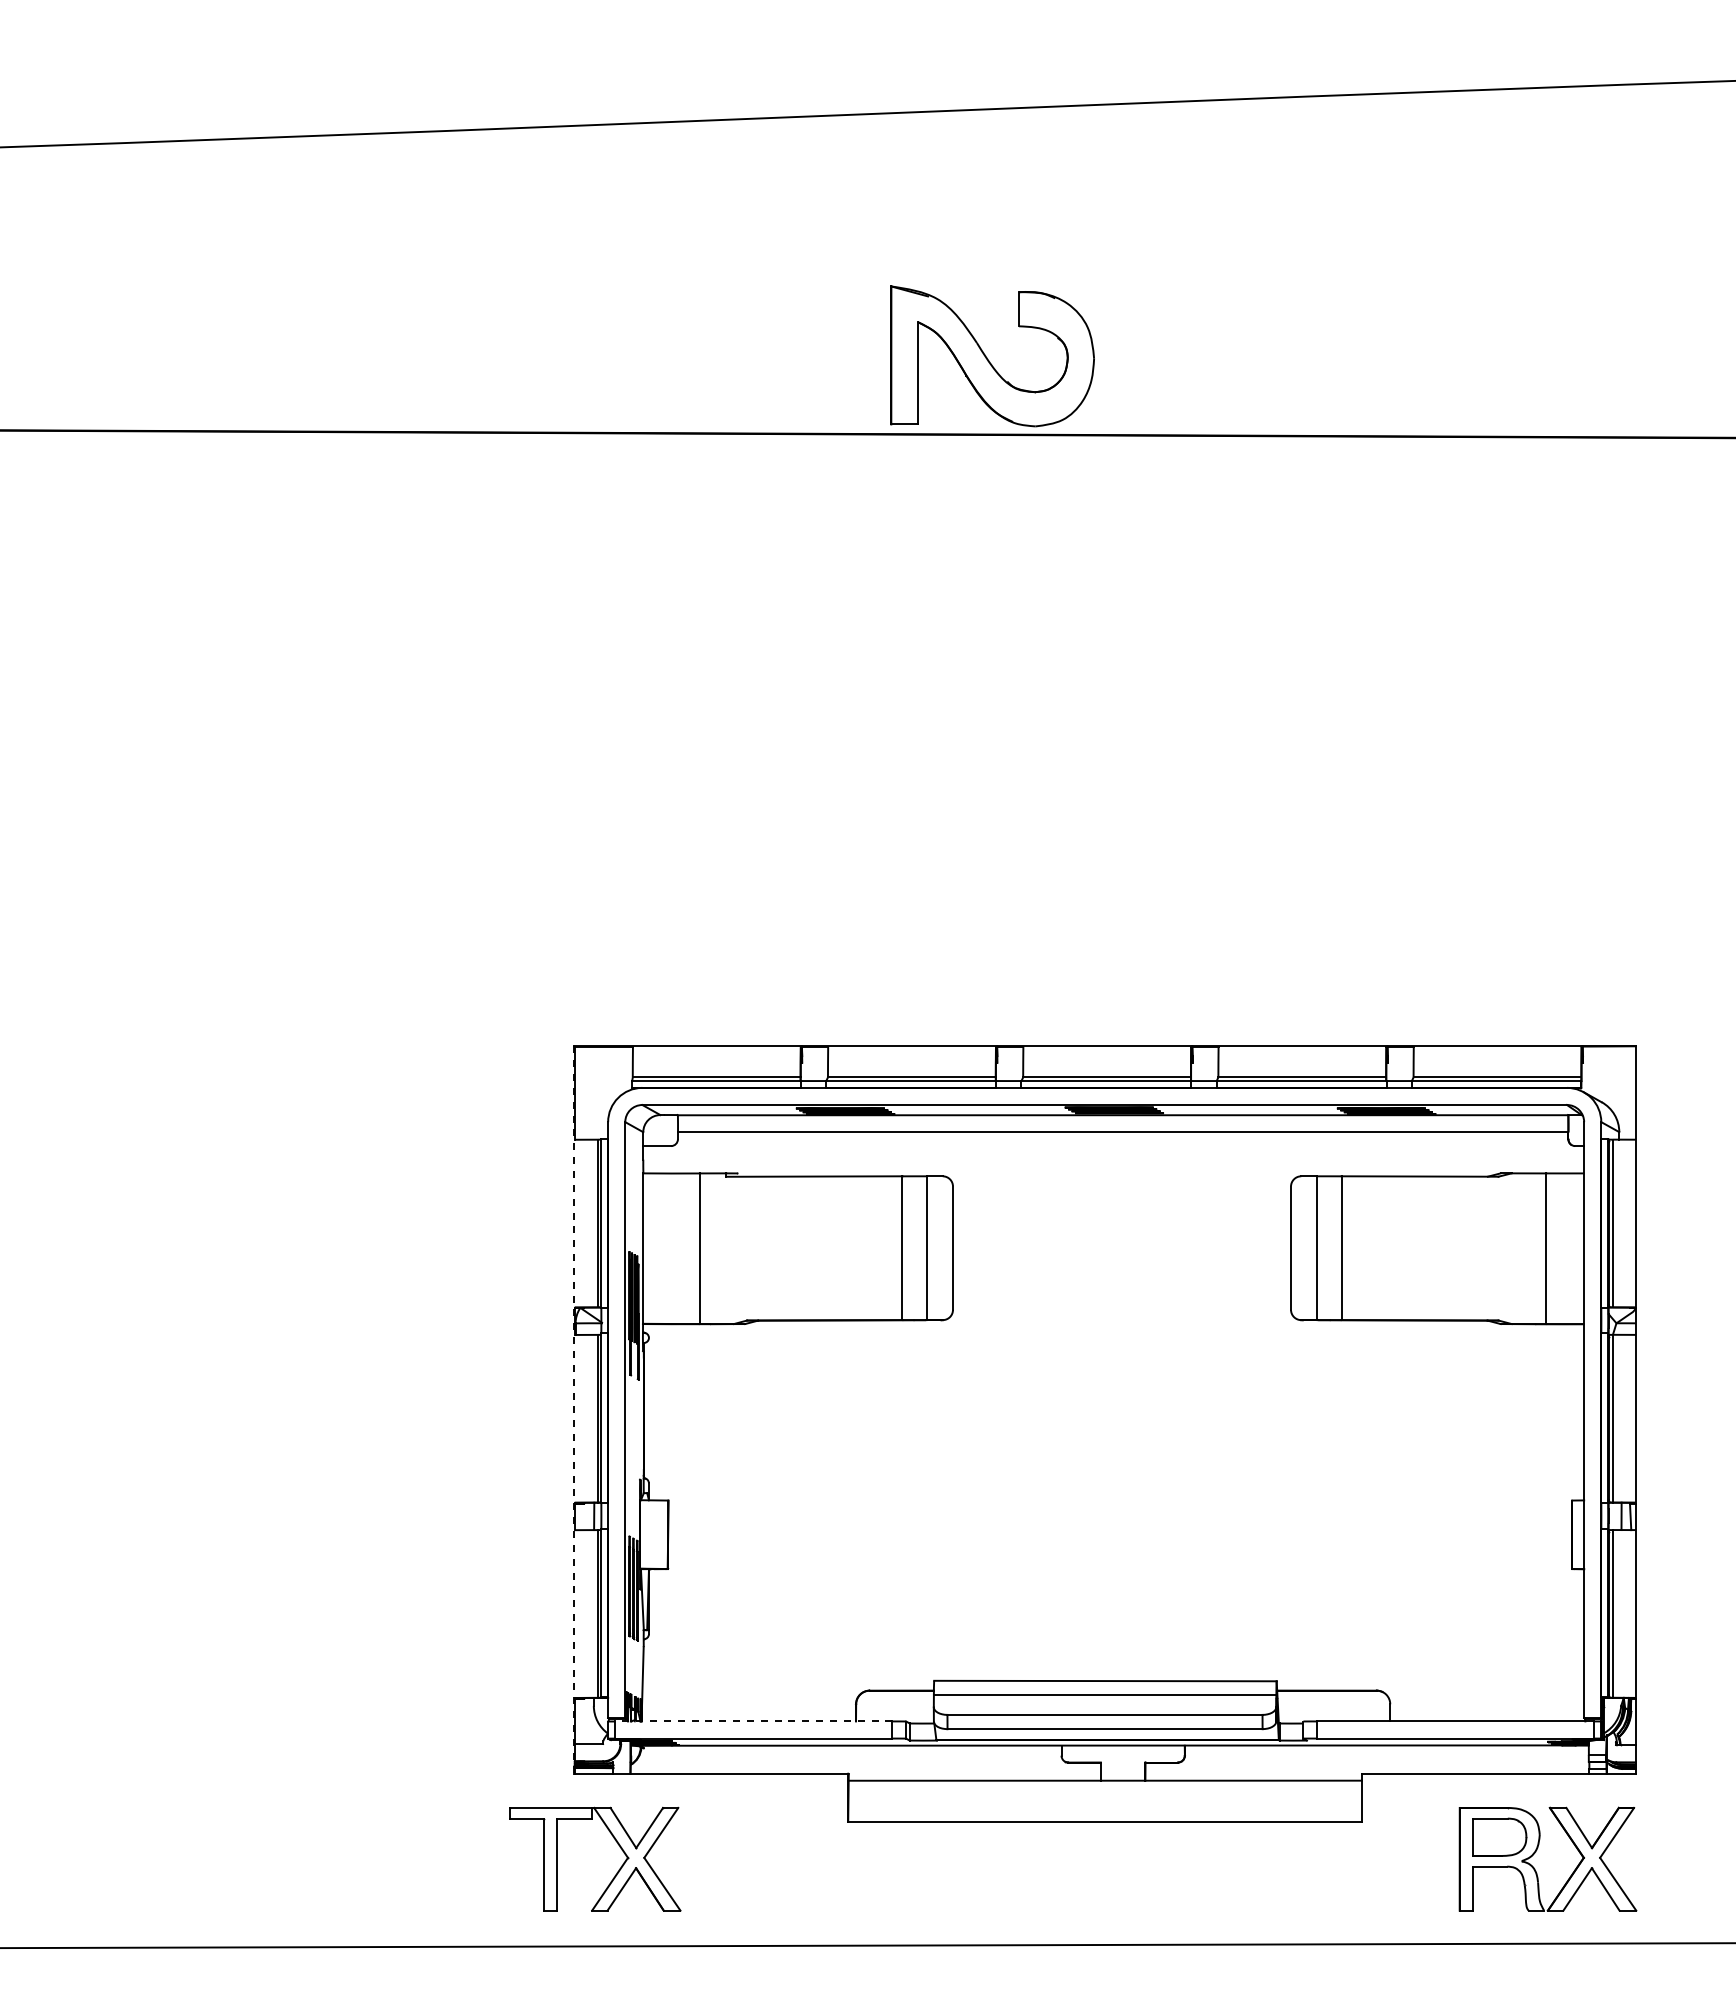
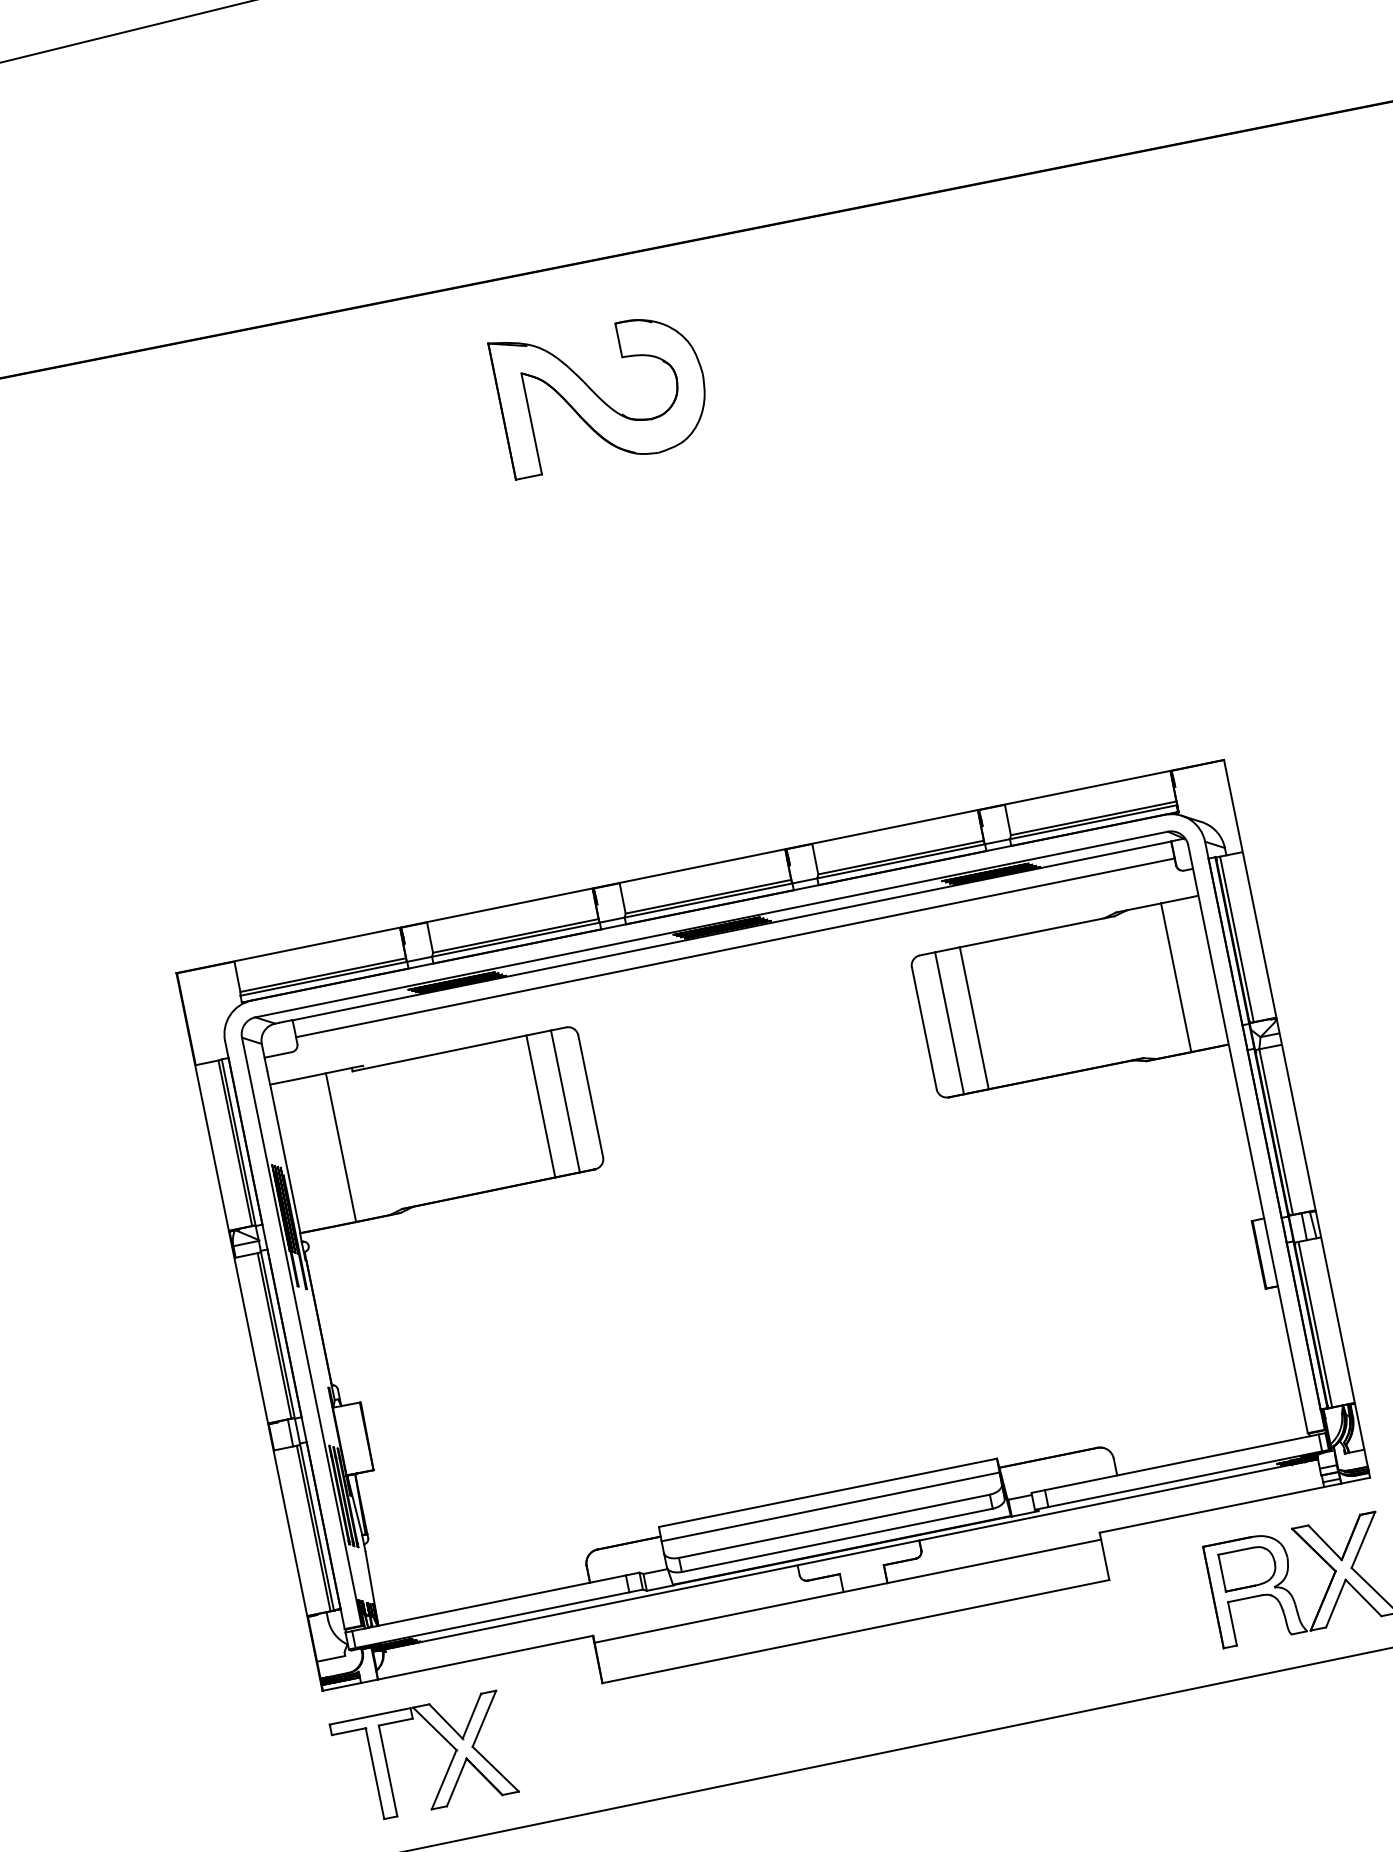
part: (992, 356) -> (602, 392), moved
line: (574, 1410) -> (249, 1332), dashed -> solid
line: (753, 1721) -> (488, 1603), dashed -> solid
part: (616, 1872) -> (448, 1766), moved

